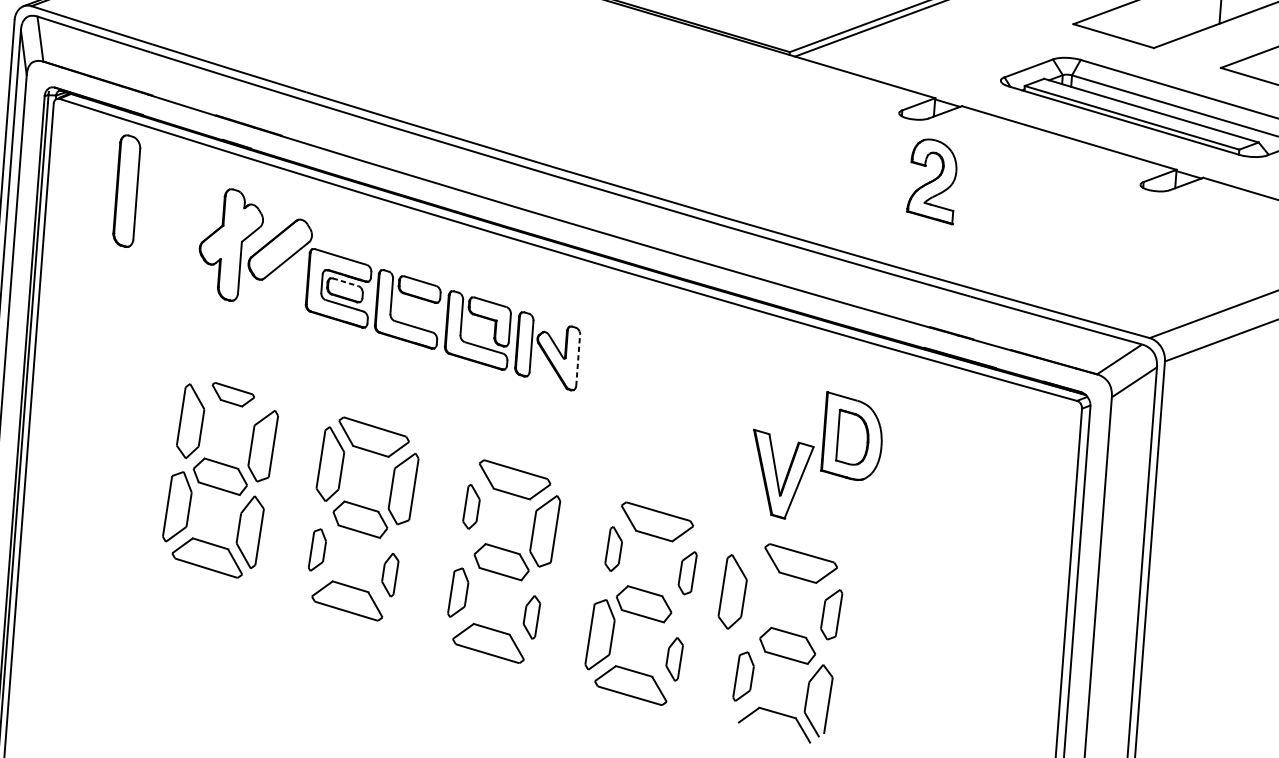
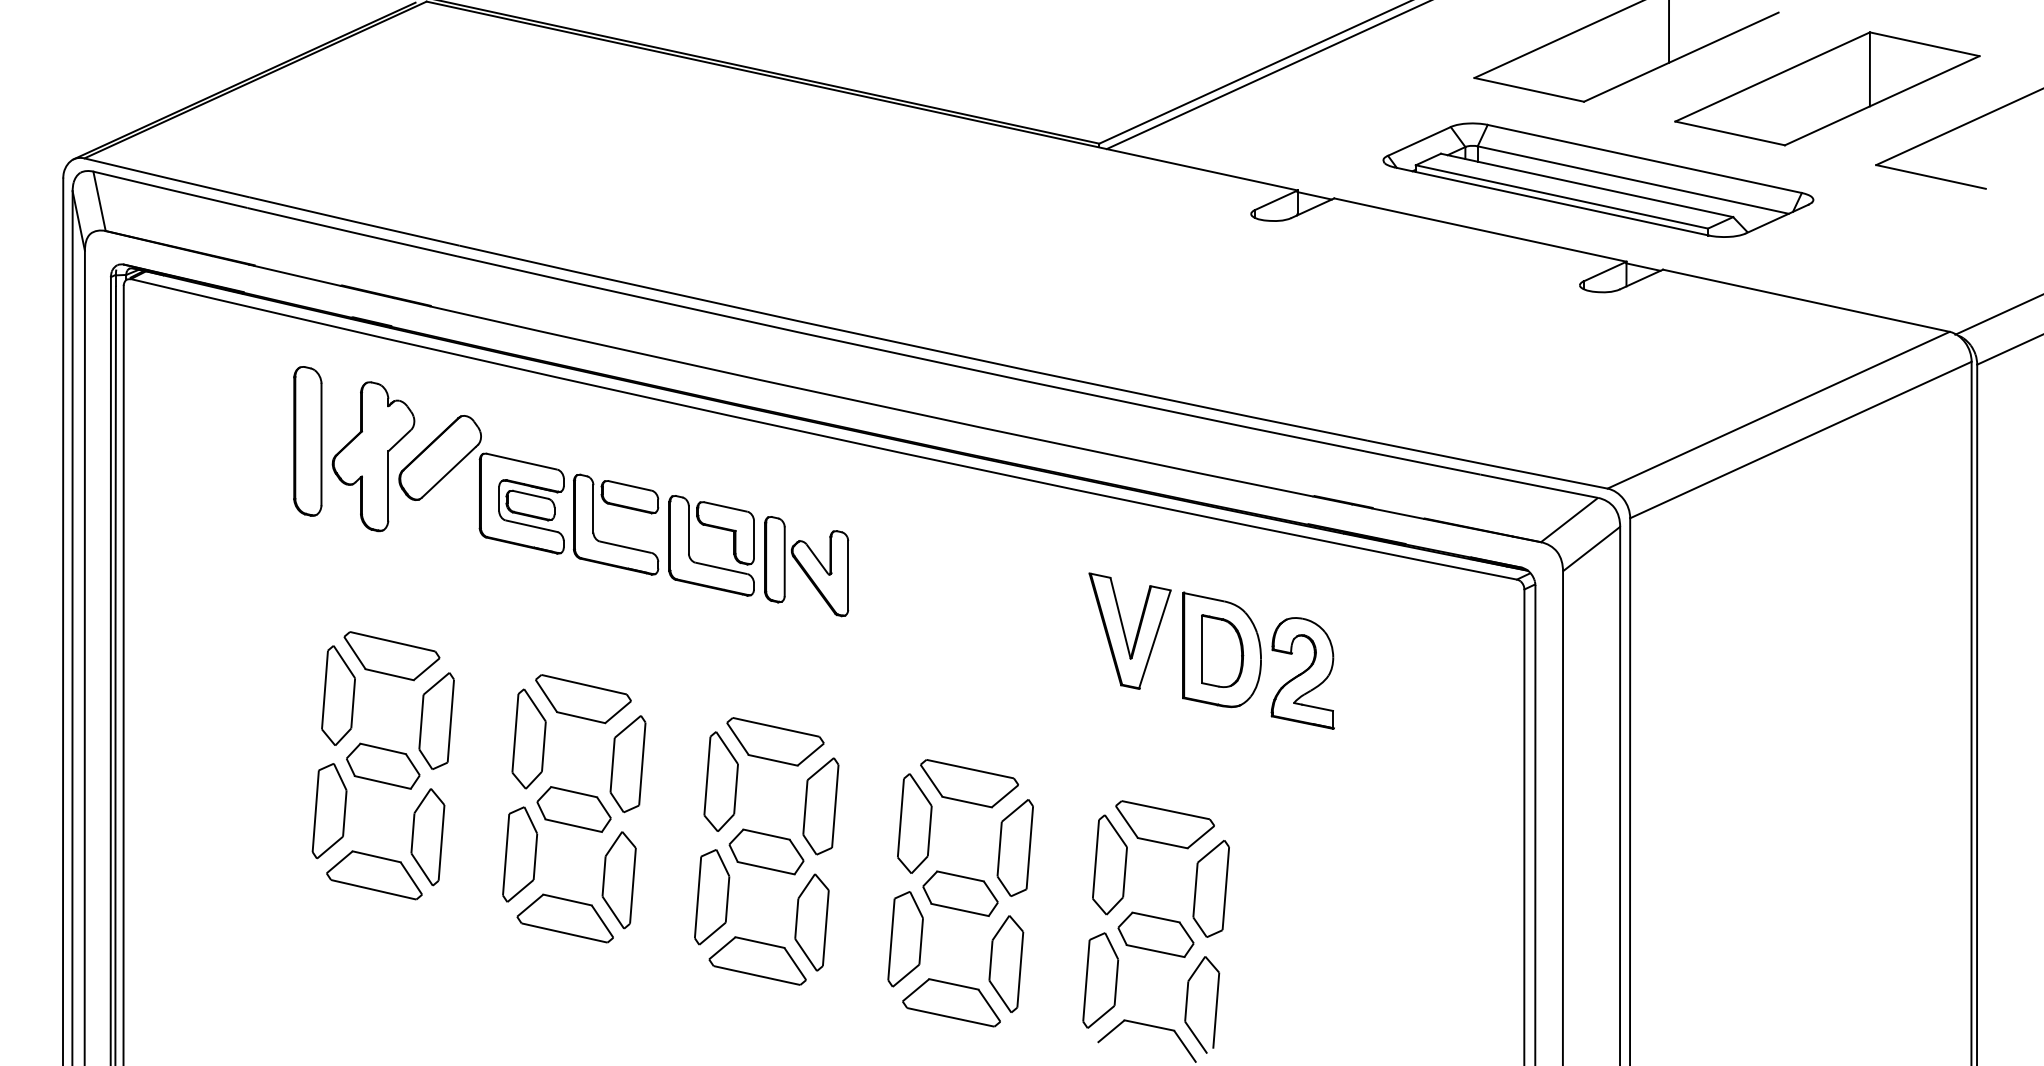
part: (932, 181) -> (1302, 673), moved
part: (126, 191) -> (307, 441), moved
line: (346, 282) -> (531, 494), dashed -> solid
line: (578, 360) -> (848, 575), dashed -> solid
part: (232, 395) -> (391, 656), size x1.67
part: (780, 474) -> (1129, 630), moved
part: (471, 506) -> (720, 781), size x1.67
part: (613, 549) -> (914, 823), size x1.67
part: (317, 550) -> (520, 854), size x1.67
part: (686, 572) -> (1014, 847), size x1.67
part: (389, 575) -> (618, 880), size x1.67
part: (732, 591) -> (1109, 864), moved
part: (458, 593) -> (712, 897), size x1.43
part: (830, 614) -> (1210, 888), size x1.43
part: (531, 617) -> (811, 922), size x1.67
part: (674, 658) -> (1006, 963), size x1.67
part: (743, 676) -> (1100, 980), size x1.43

